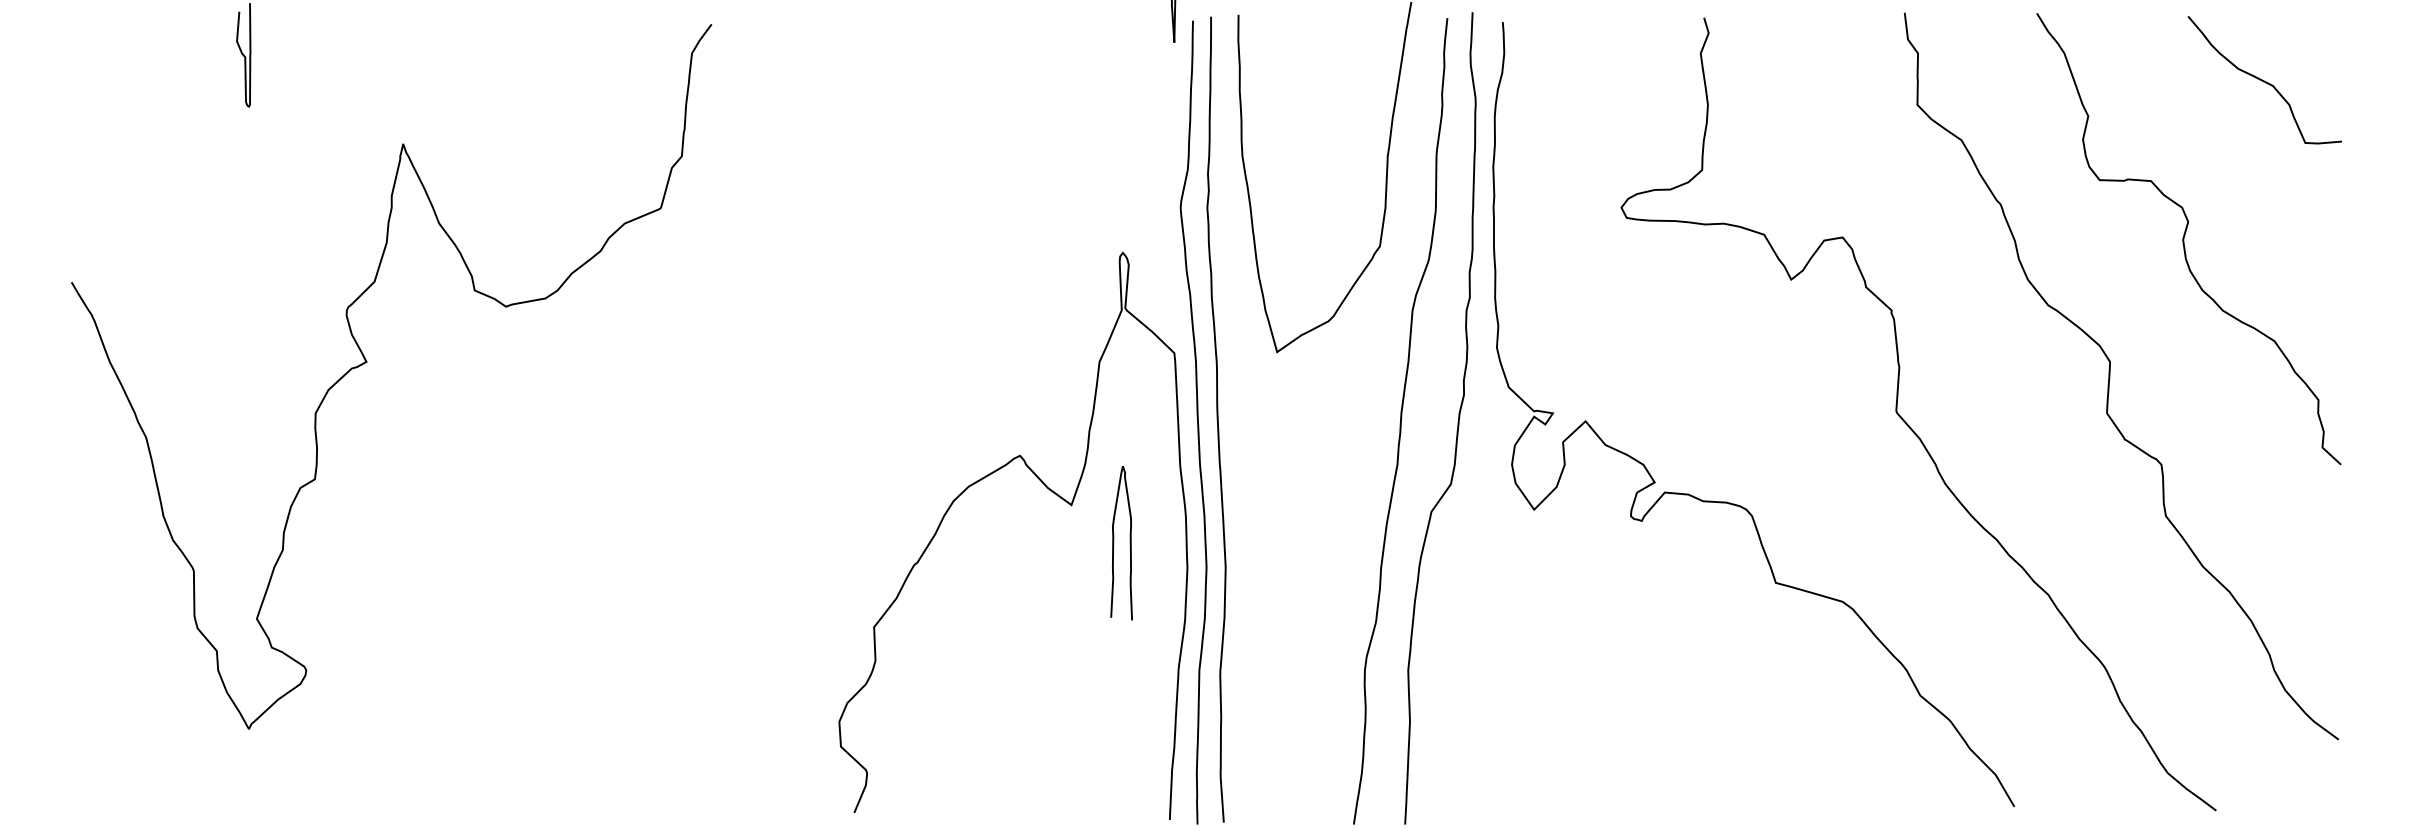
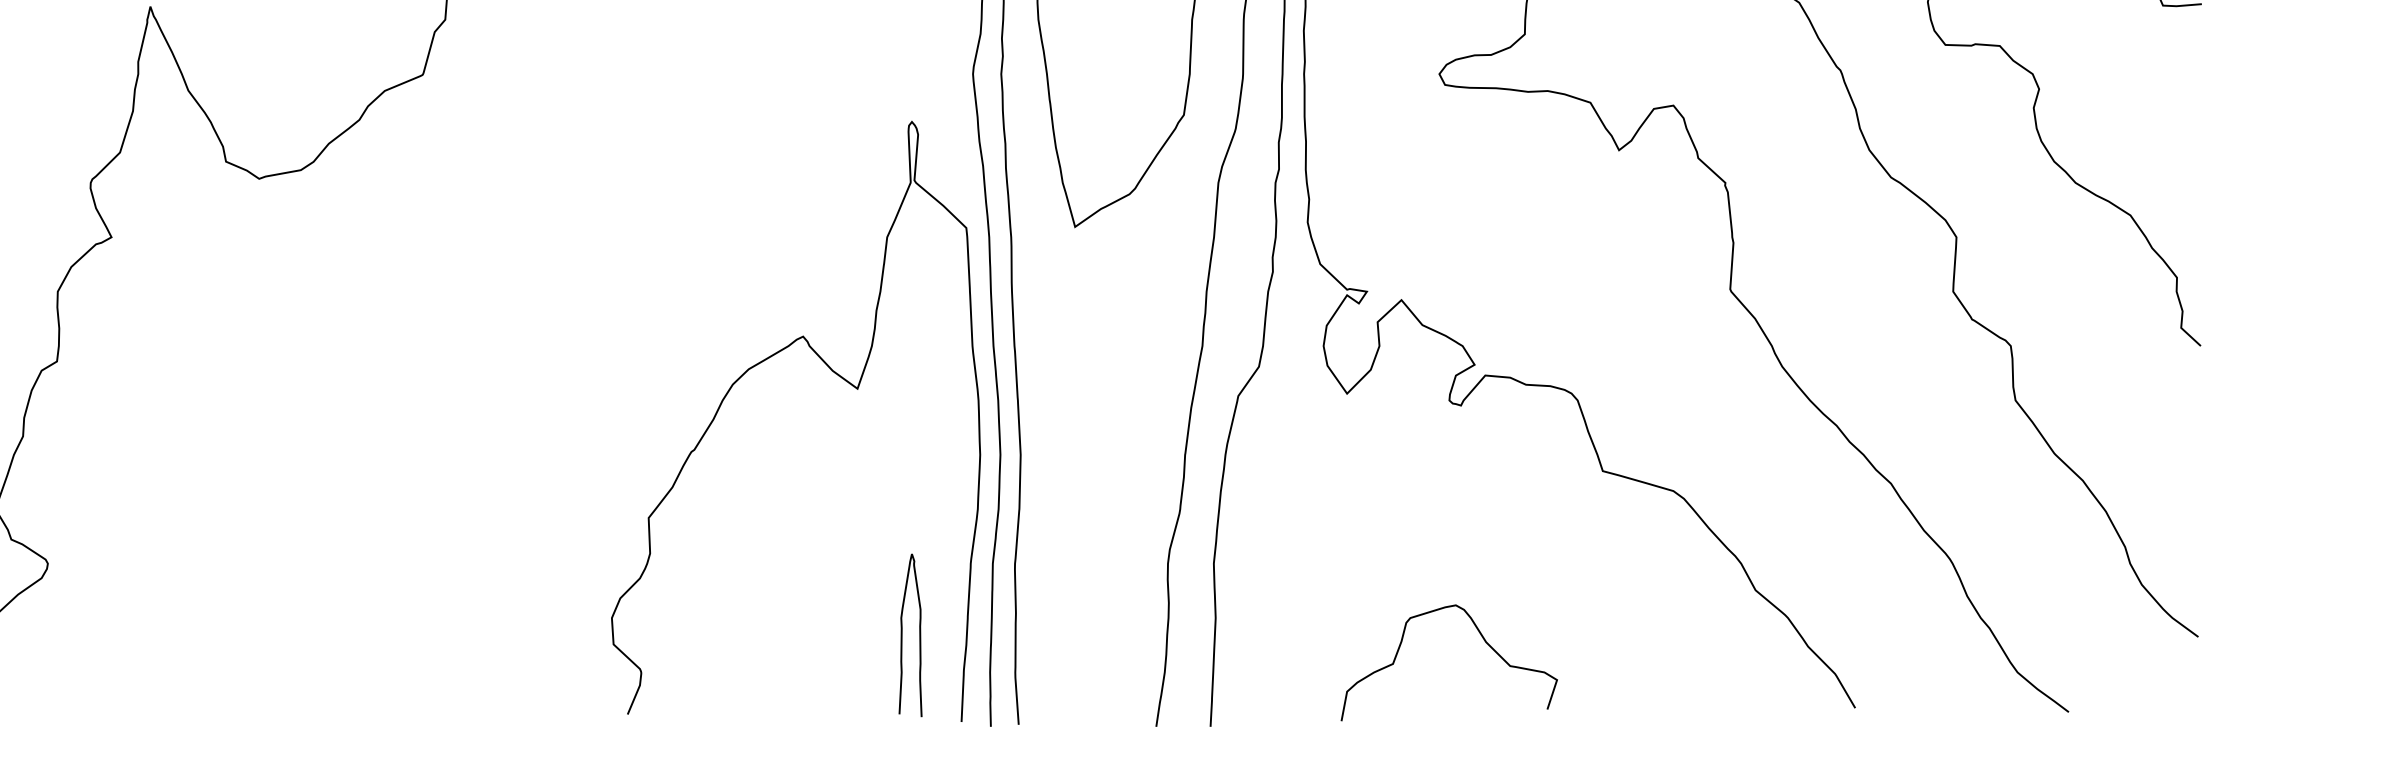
curve: (1114, 543) -> (903, 635), moved
curve: (1663, 743) -> (1483, 641), added

